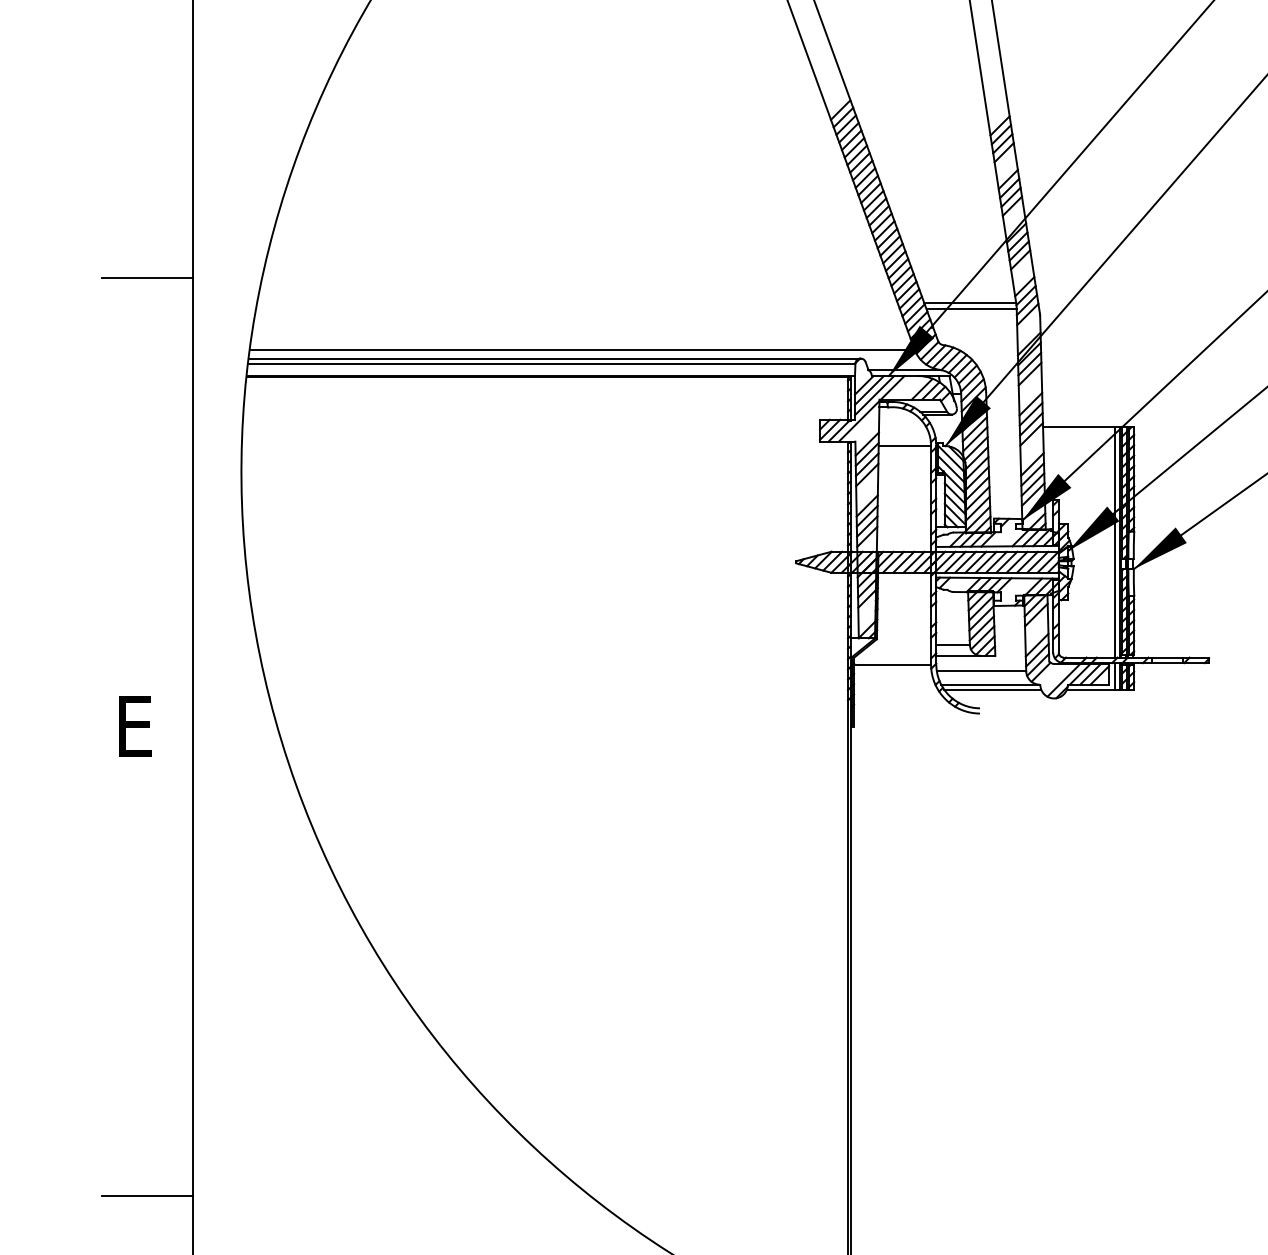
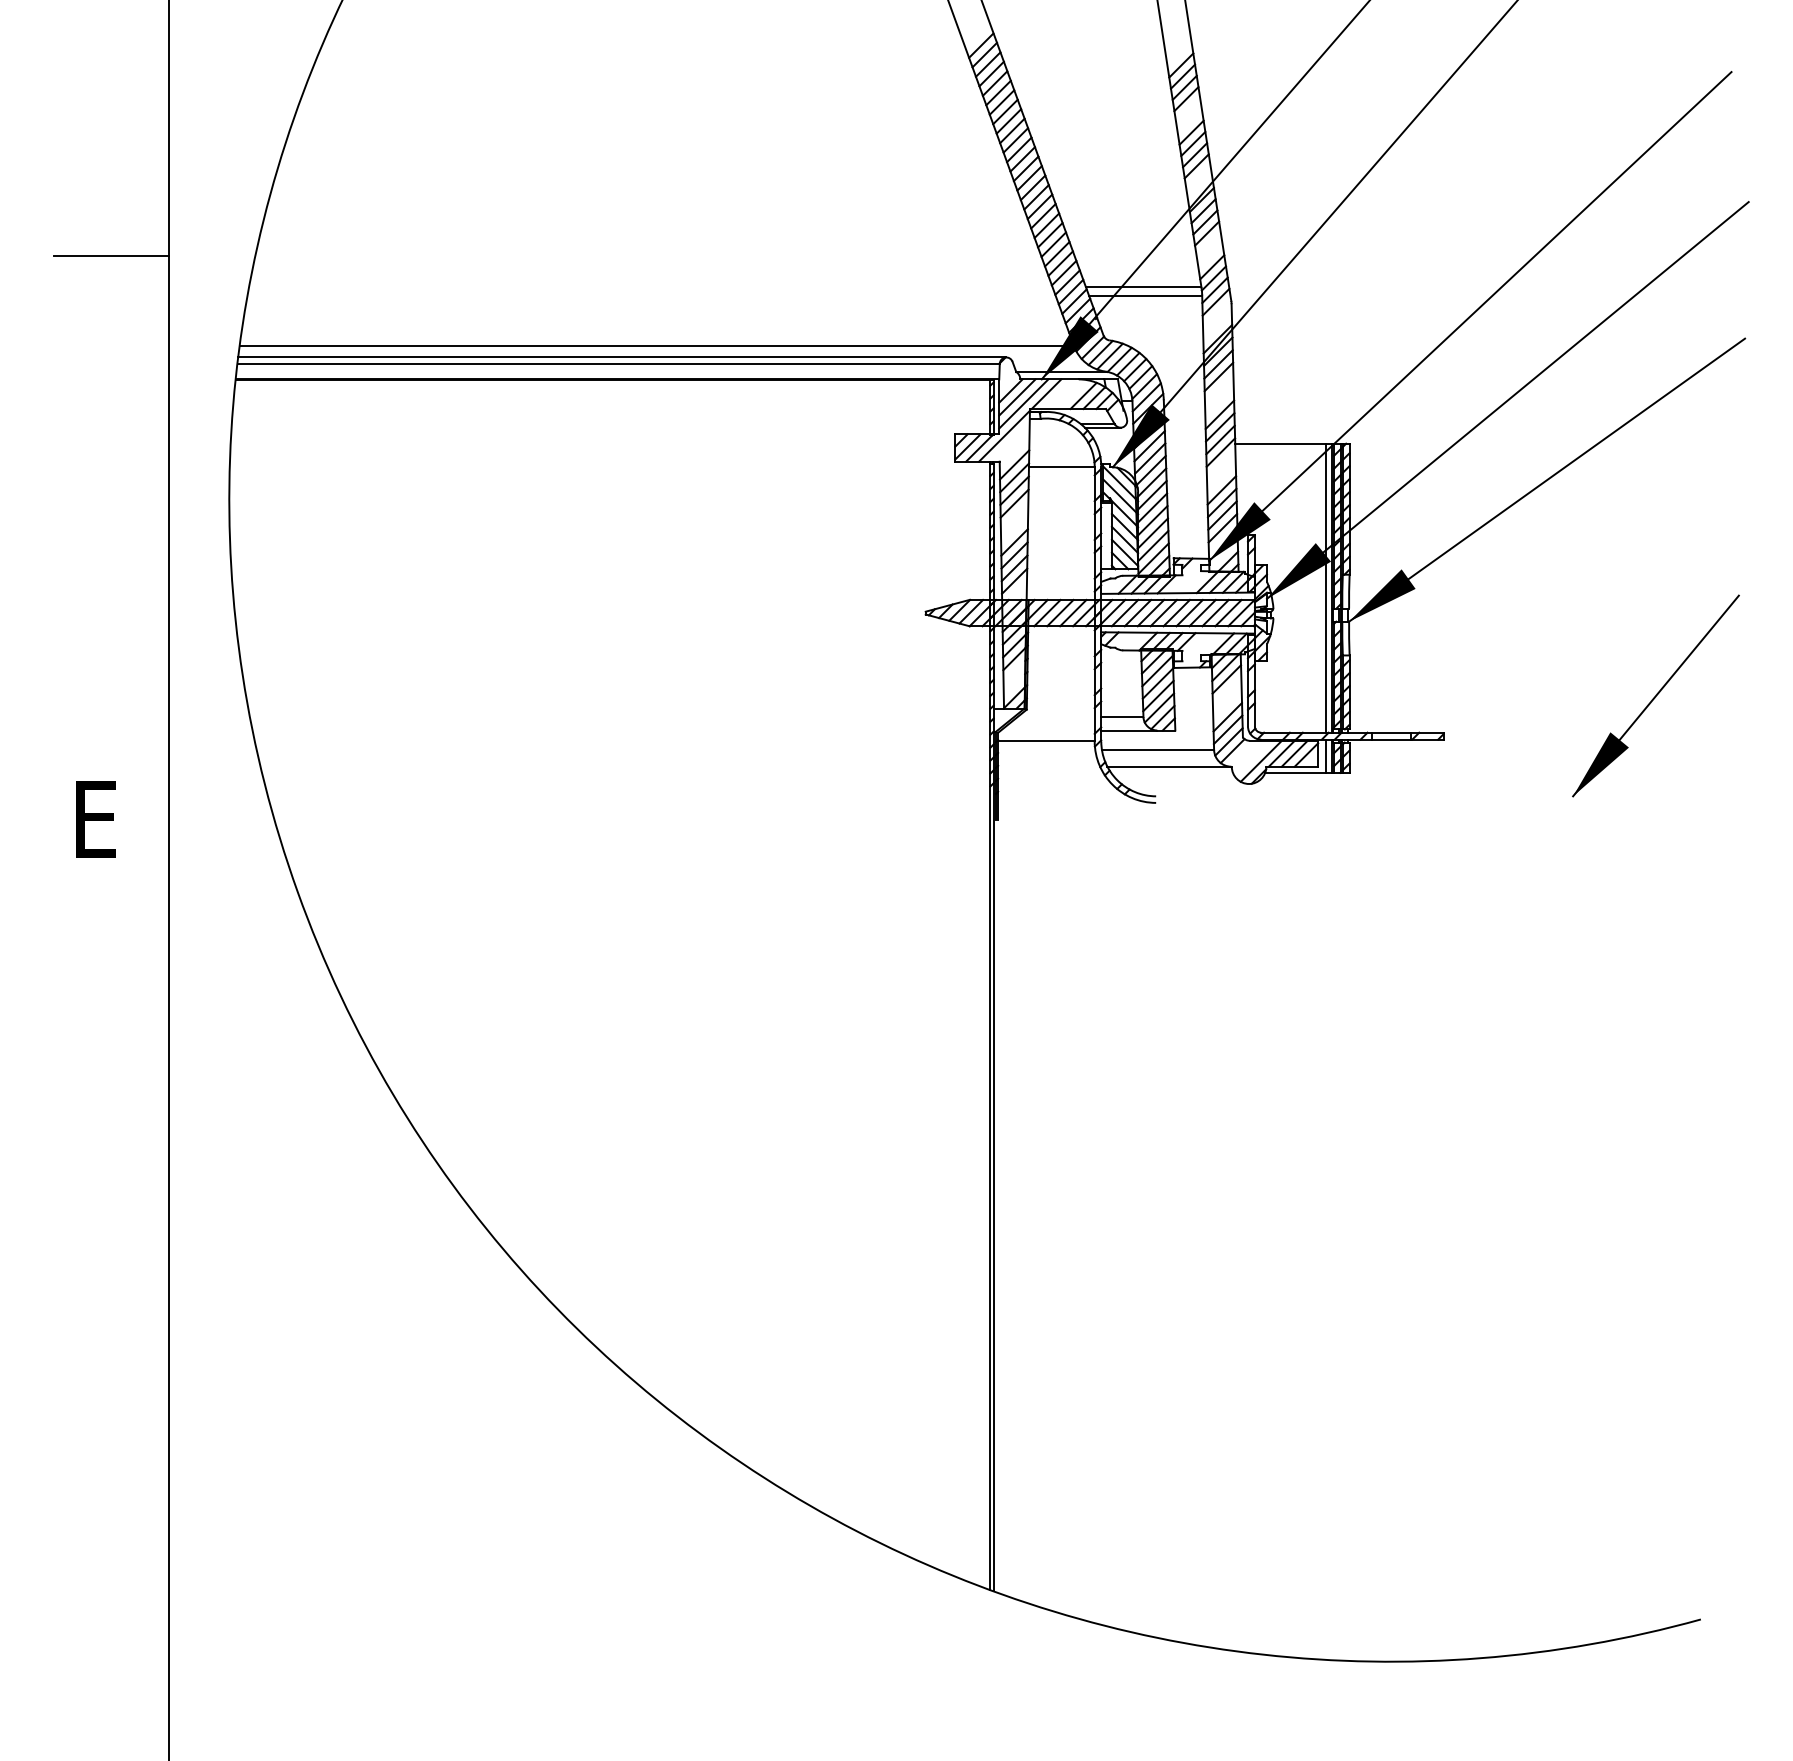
line: (992, 689) -> (1171, 772), removed
line: (146, 1196) -> (110, 1408), removed

